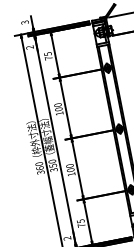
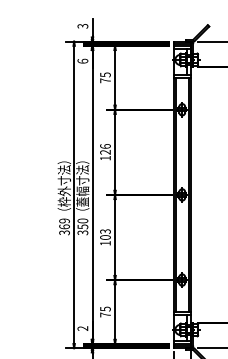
text: (29, 47) -> (82, 60), 2 -> 6
text: (58, 107) -> (105, 149), 100 -> 126
text: (39, 163) -> (64, 220), 360 -> 369
text: (69, 165) -> (105, 231), 100 -> 103

